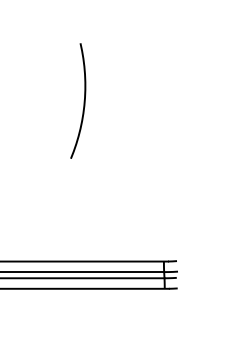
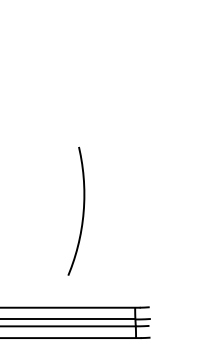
curve: (83, 100) -> (82, 210), moved

